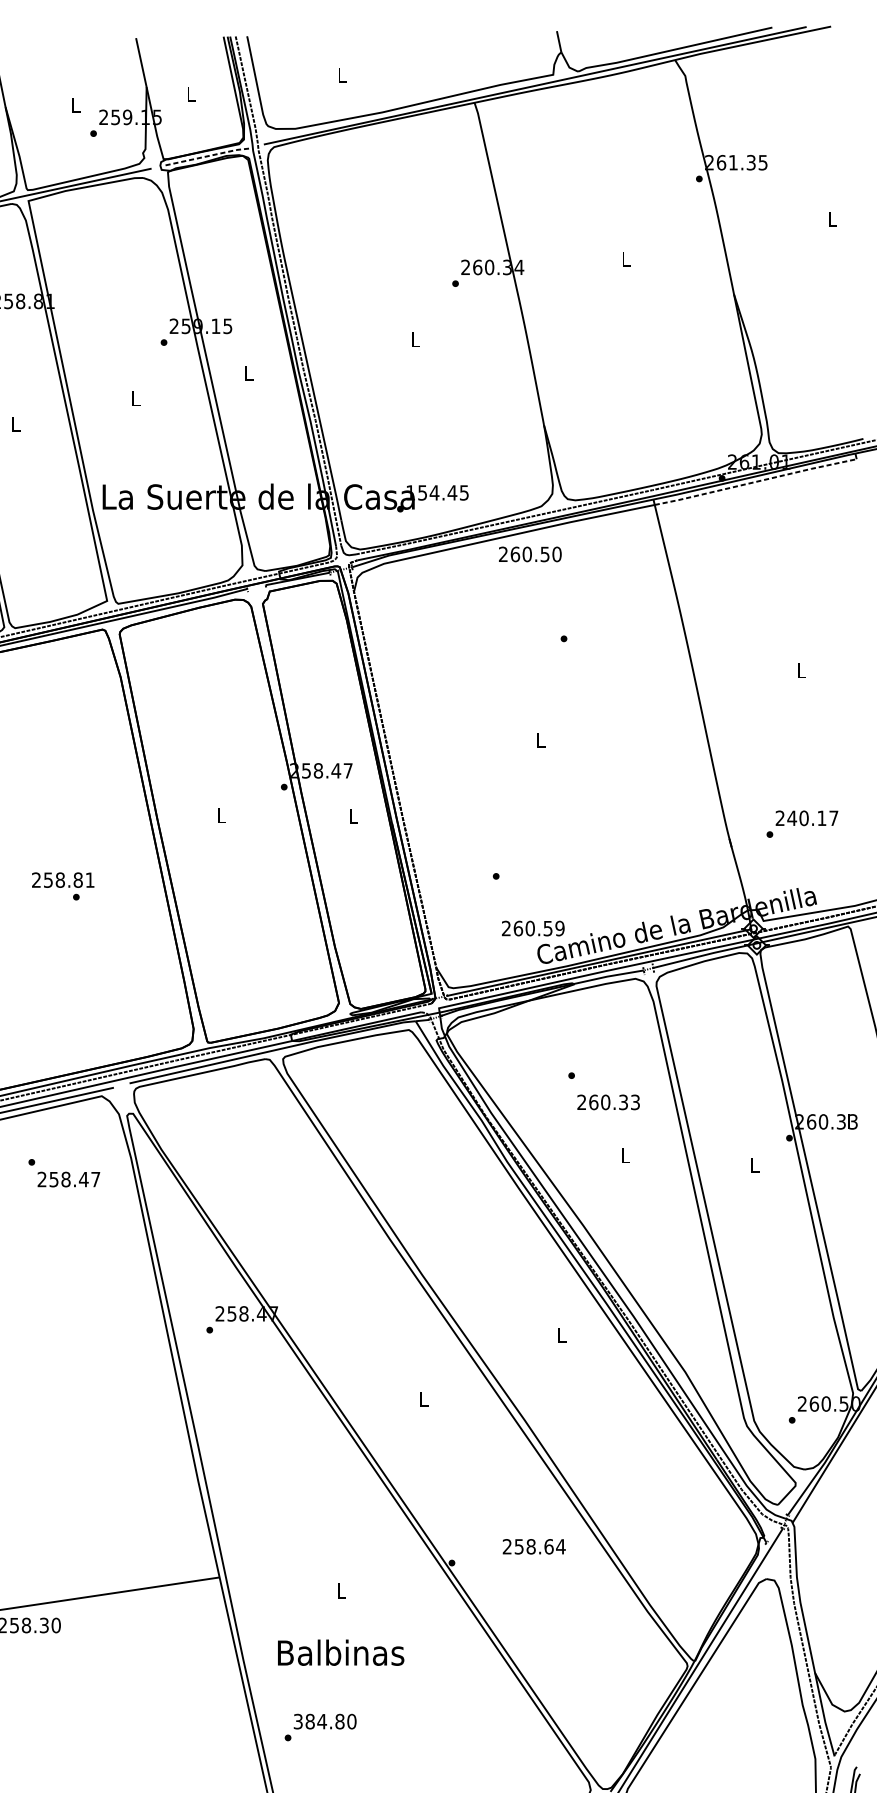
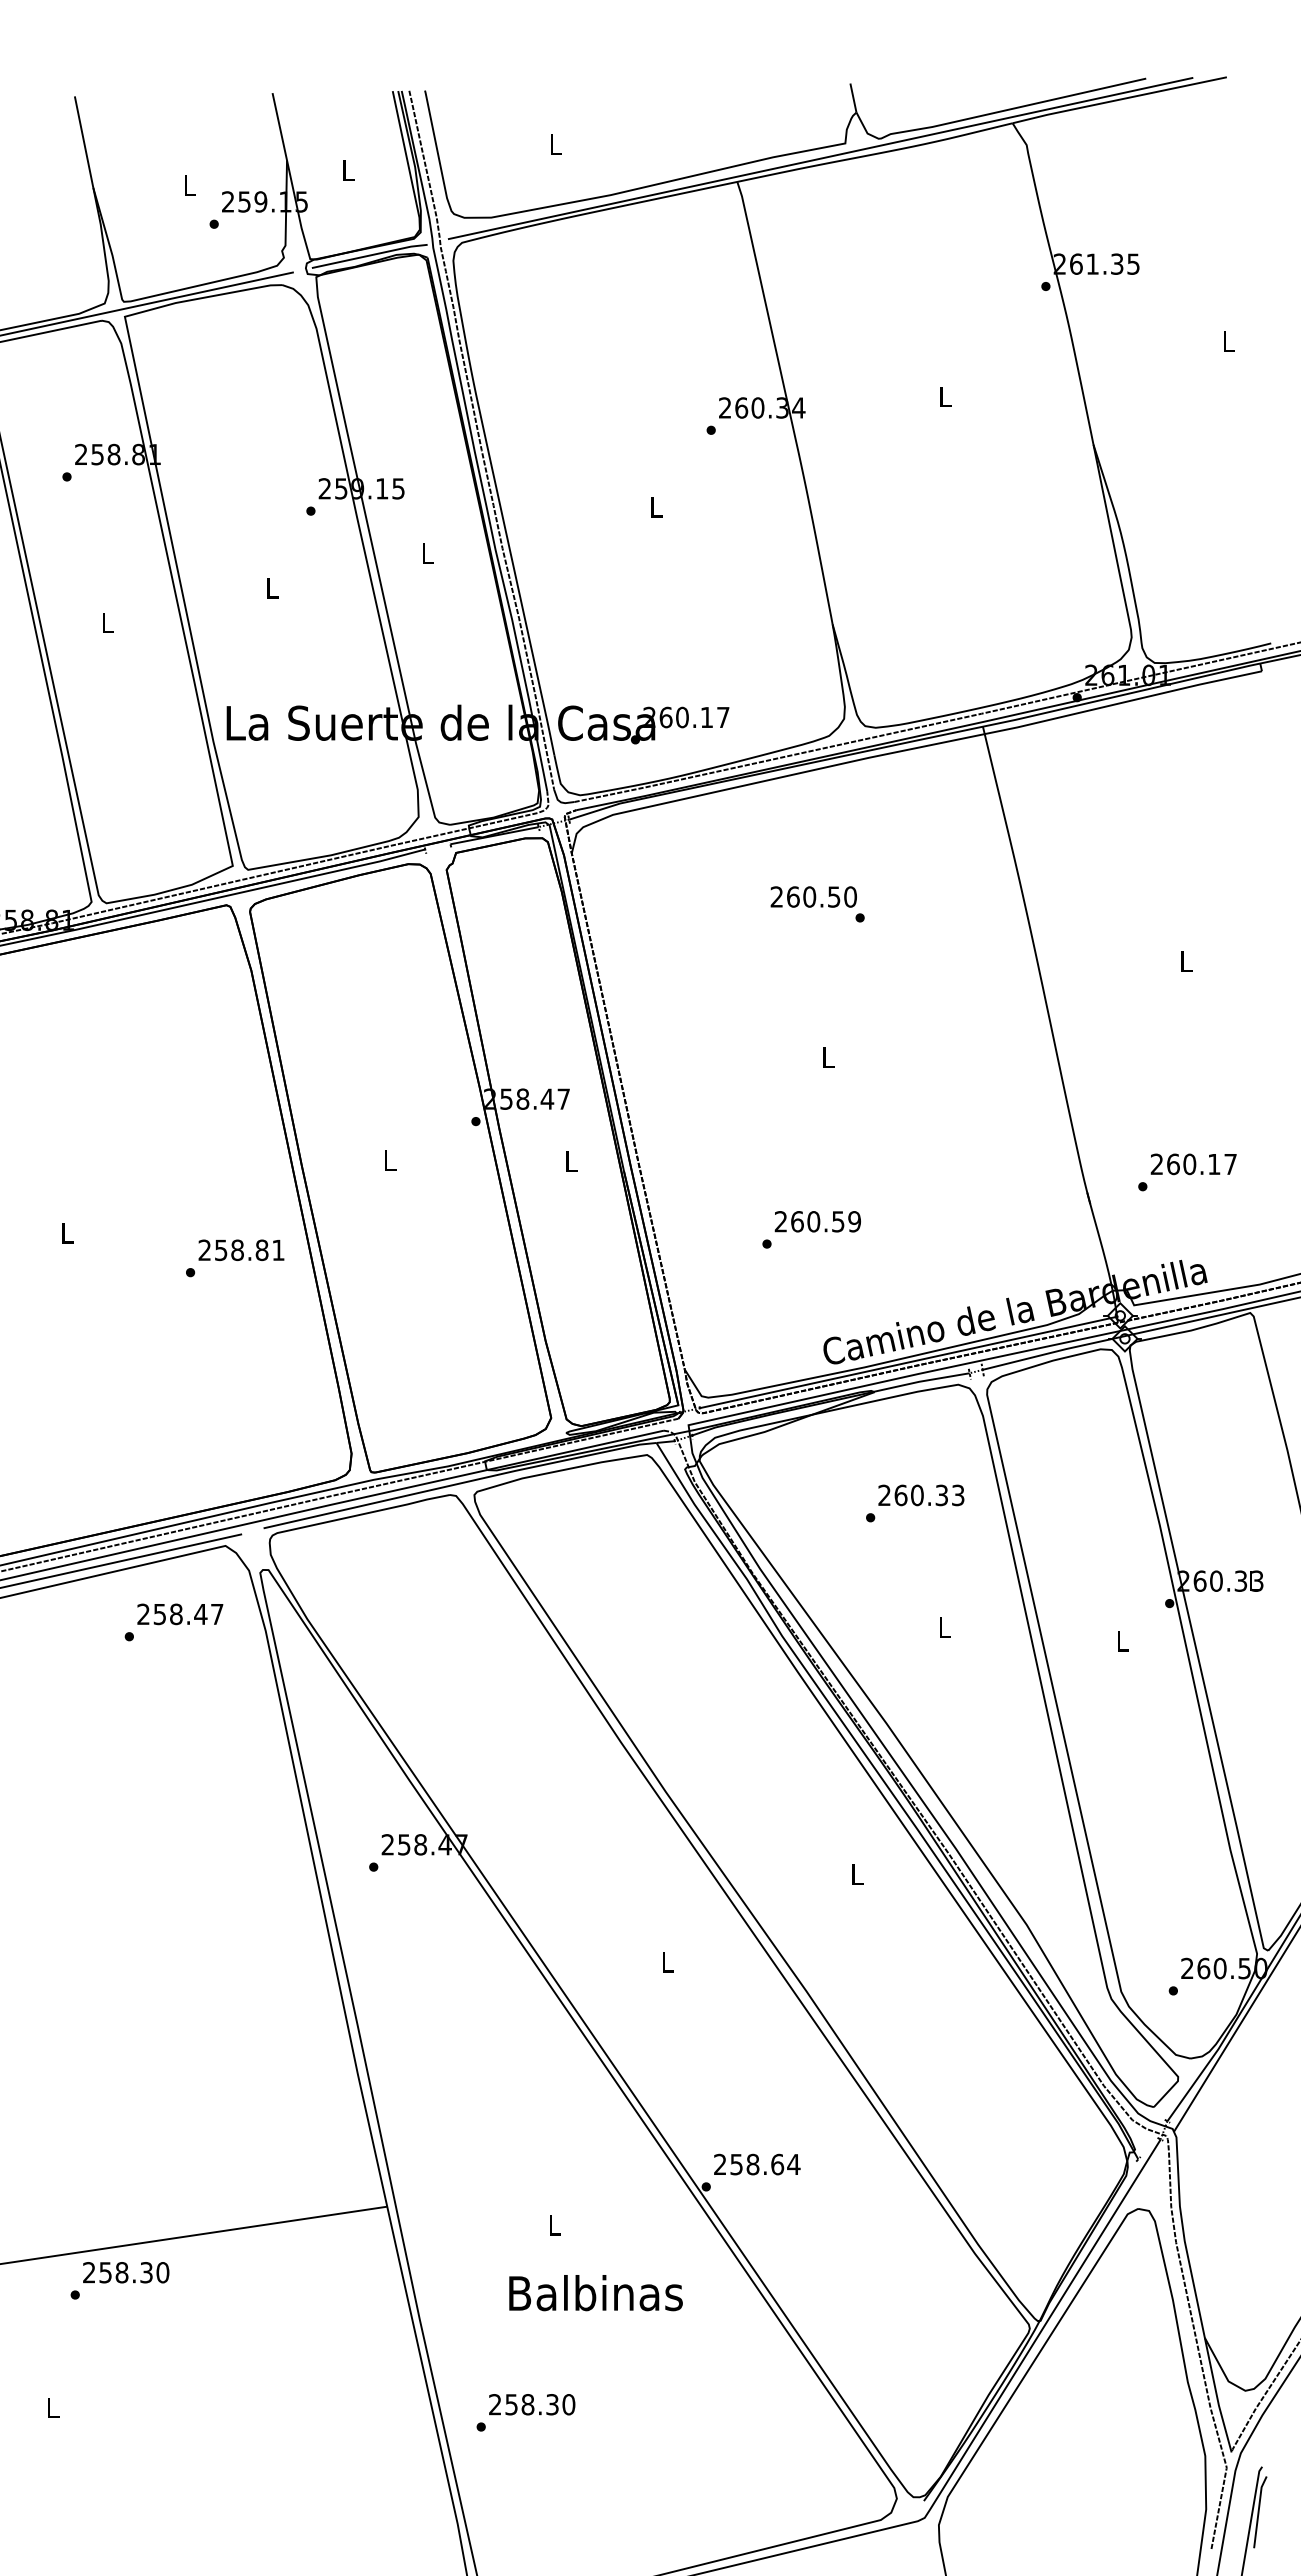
line: (207, 156) -> (370, 255), dashed -> solid
line: (755, 481) -> (1123, 702), dashed -> solid
text: (437, 492) -> (686, 717), 154.45 -> 260.17
text: (530, 554) -> (813, 896), moved
text: (792, 818) -> (1173, 1164), 240.17 -> 260.17
text: (63, 879) -> (241, 1249), moved
text: (532, 928) -> (817, 1221), moved
text: (608, 1102) -> (921, 1495), moved
text: (69, 1179) -> (180, 1614), moved
text: (534, 1546) -> (757, 2164), moved
text: (340, 1653) -> (595, 2293), moved
text: (318, 1721) -> (523, 2404), 384.80 -> 258.30

